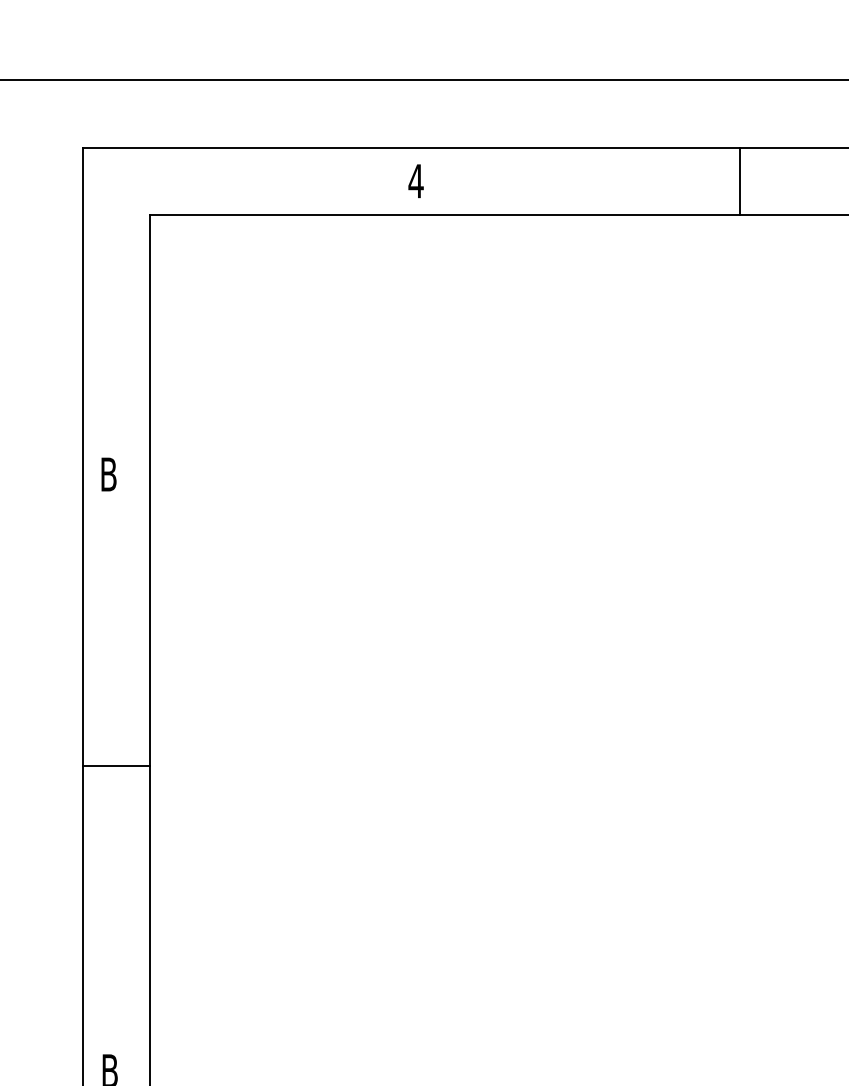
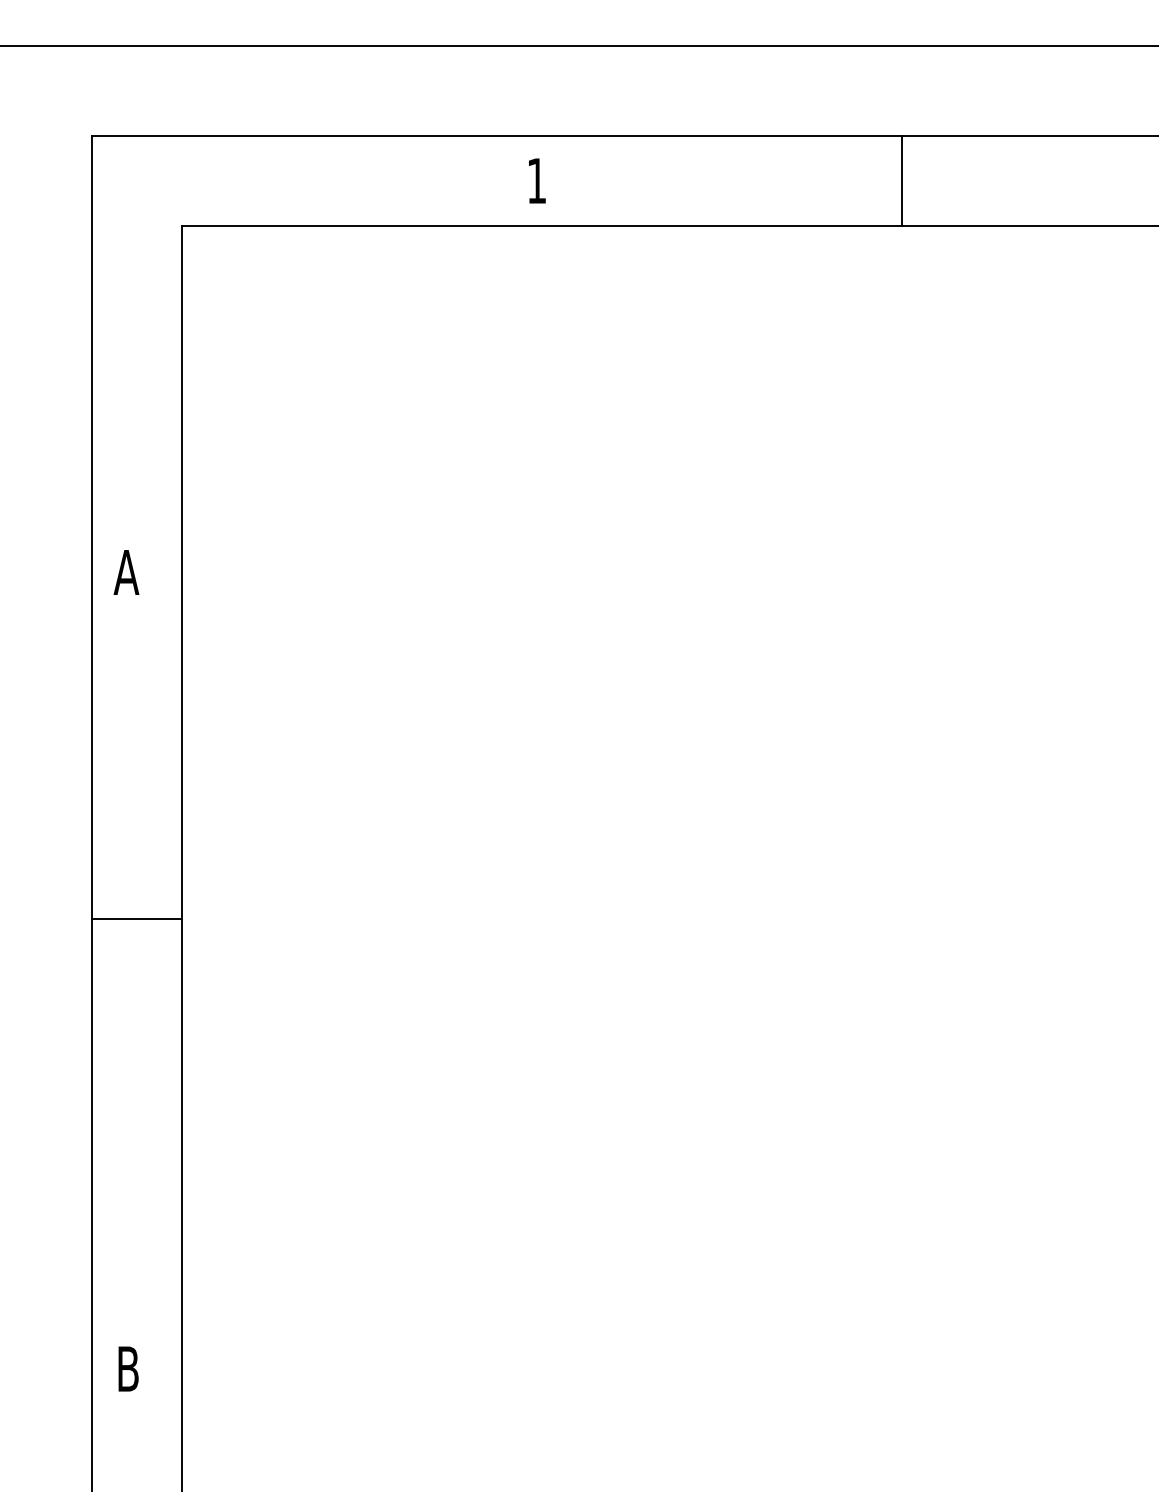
text: (415, 180) -> (536, 180), 4 -> 1
line: (739, 181) -> (901, 181), moved
text: (108, 474) -> (126, 572), B -> A
line: (116, 766) -> (136, 919), moved

